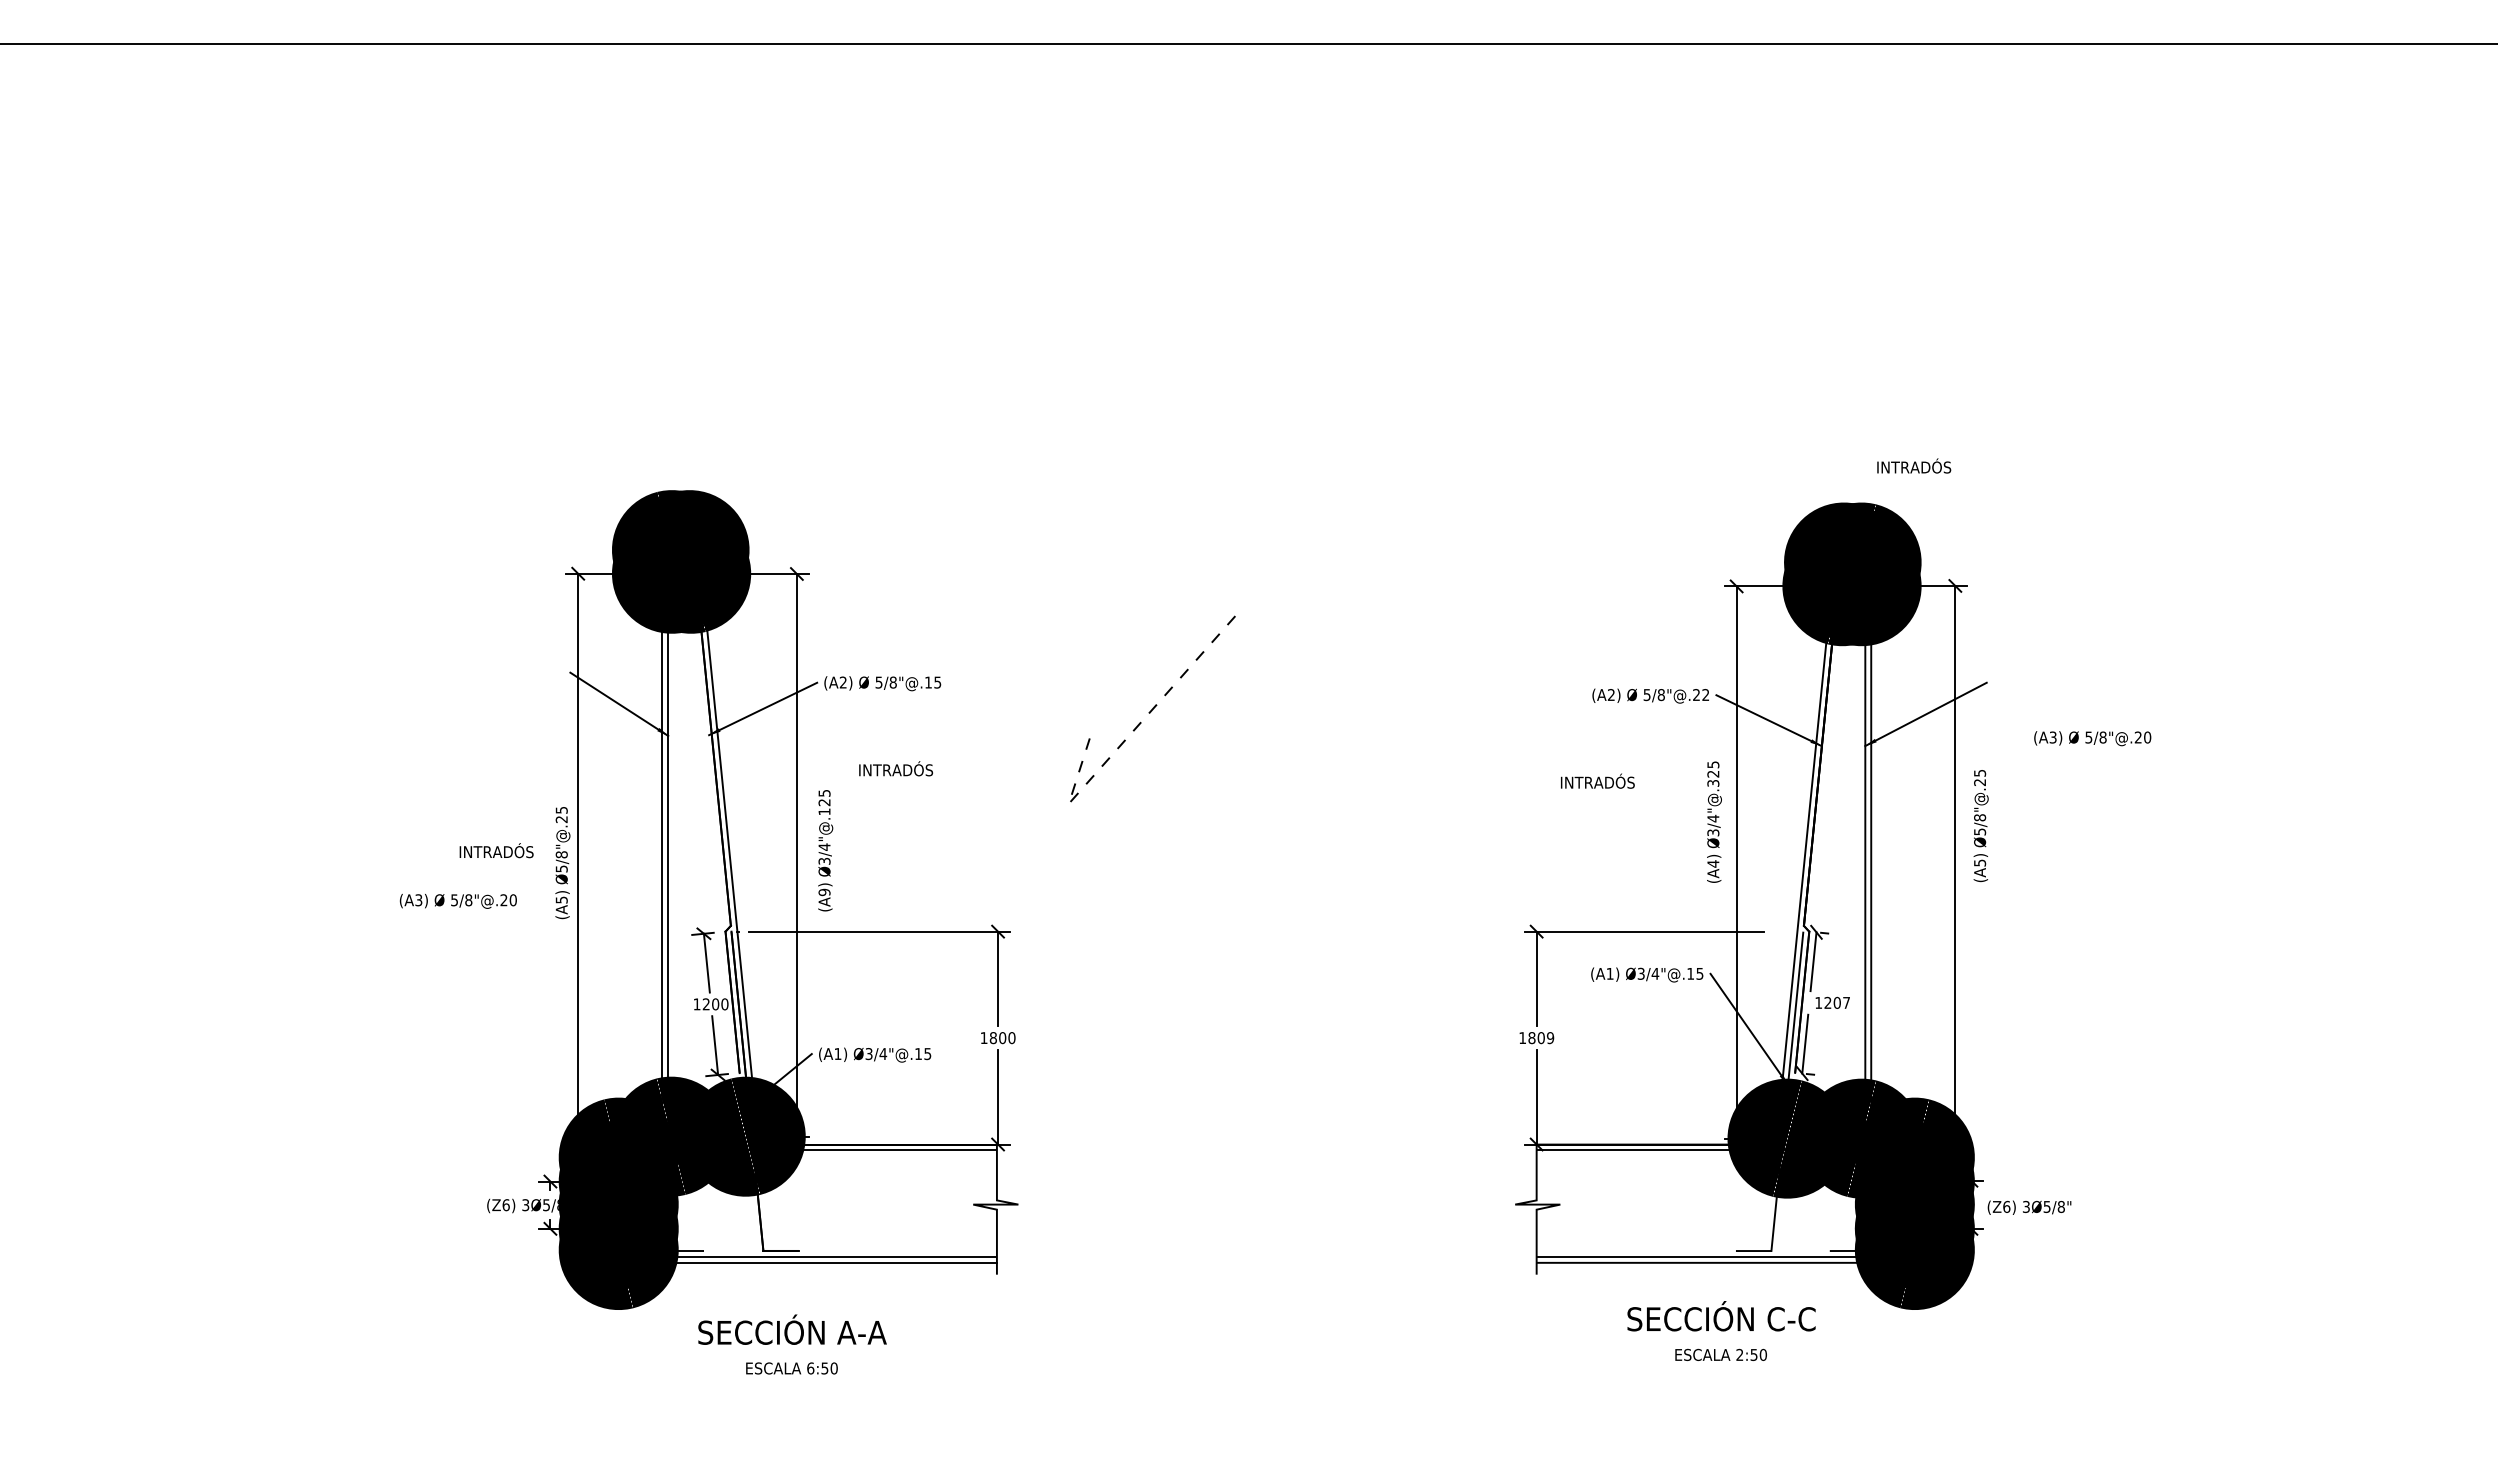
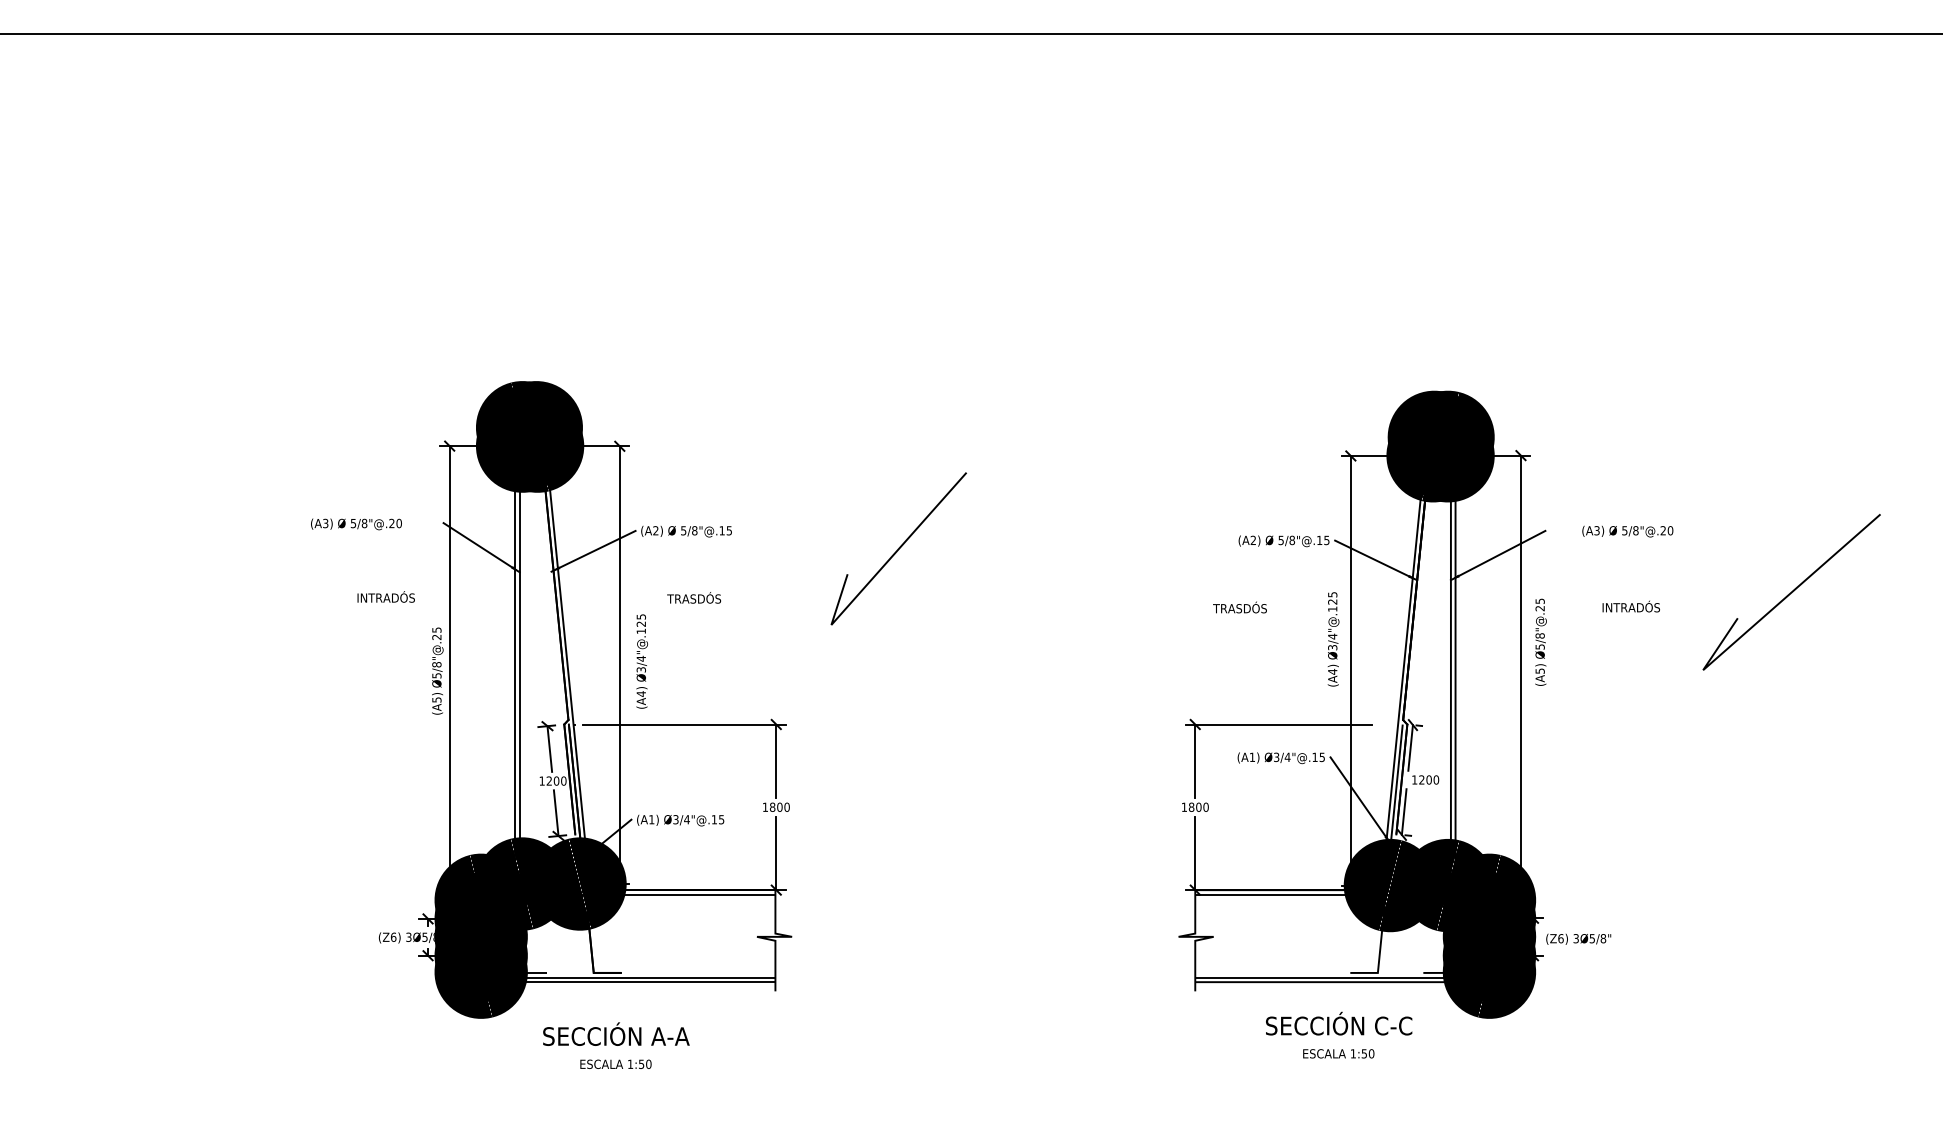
text: (1914, 465) -> (1631, 606), moved
text: (1701, 695) -> (1323, 540), 5/8"@.22 -> 5/8"@.15
line: (1132, 731) -> (880, 568), dashed -> solid
text: (2092, 738) -> (1627, 531), moved
line: (2303, 761) -> (1791, 592), added
text: (895, 768) -> (696, 597), INTRADÓS -> TRASDÓS
text: (1596, 780) -> (1241, 606), INTRADÓS -> TRASDÓS
text: (1713, 783) -> (1332, 609), Ø3/4"@.325 -> Ø3/4"@.125
text: (496, 850) -> (386, 596), moved
text: (824, 892) -> (641, 694), (A9) -> (A4)
text: (457, 901) -> (355, 524), moved
text: (1846, 1002) -> (1436, 779), 1207 -> 1200
text: (1550, 1038) -> (1206, 807), 1809 -> 1800
text: (1739, 1354) -> (1353, 1053), 2:50 -> 1:50
text: (810, 1368) -> (630, 1064), 6:50 -> 1:50

